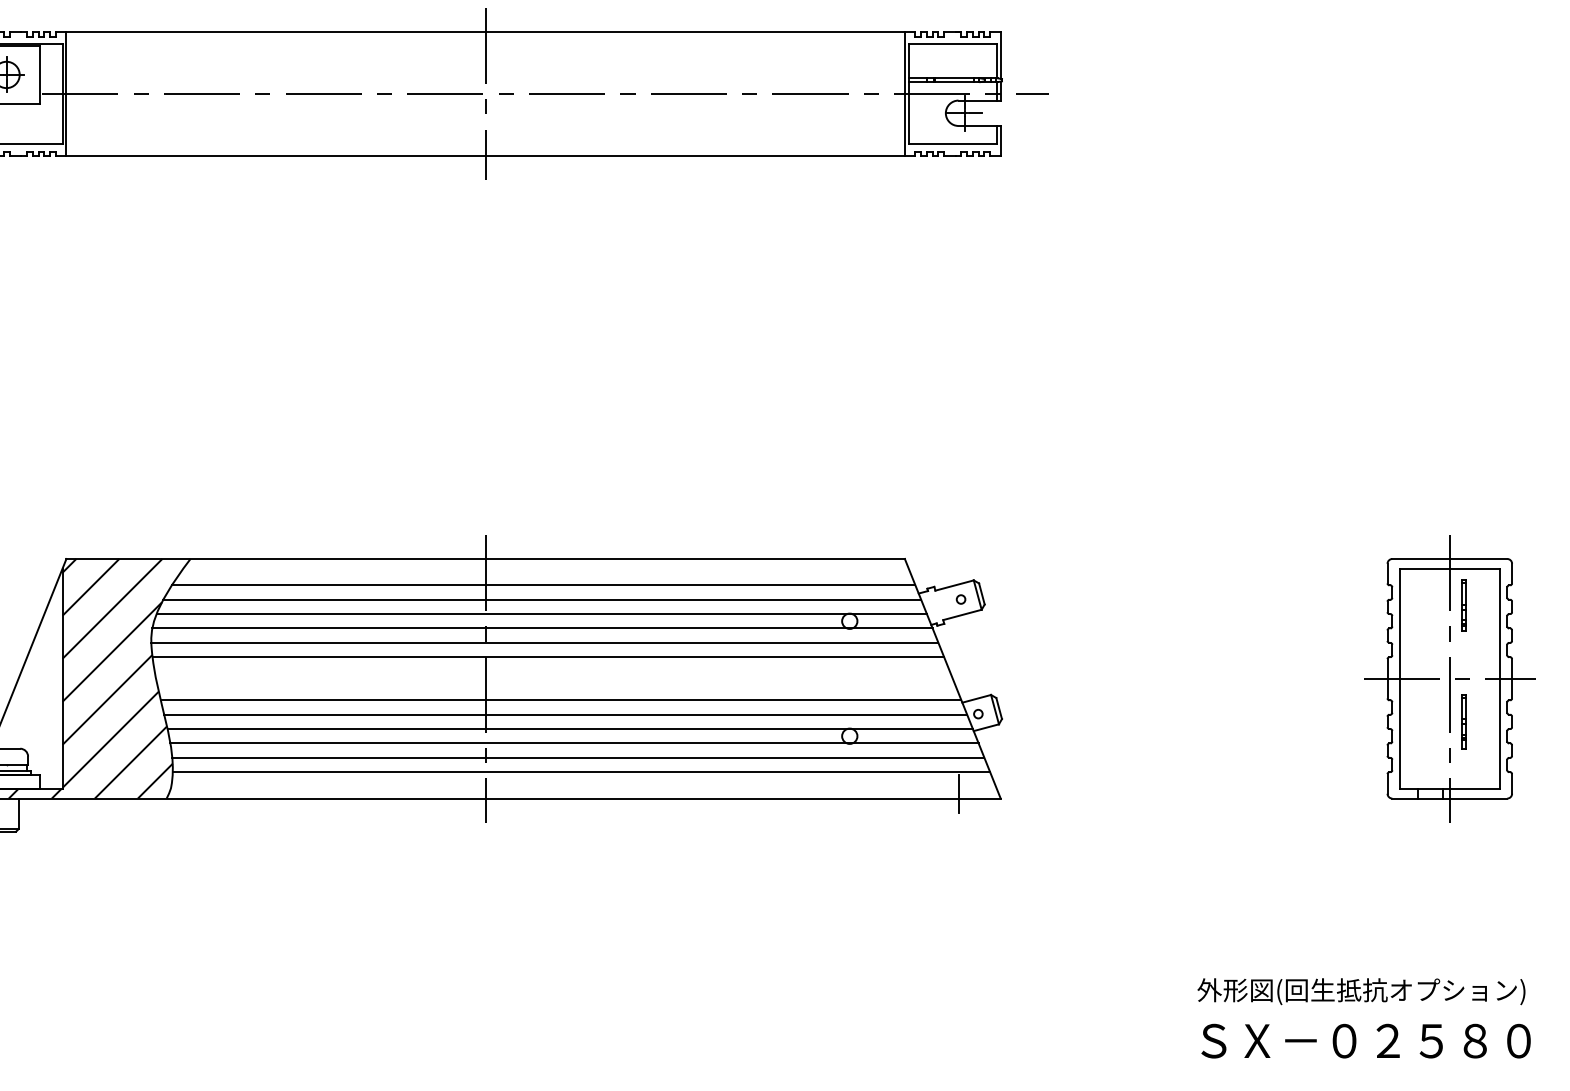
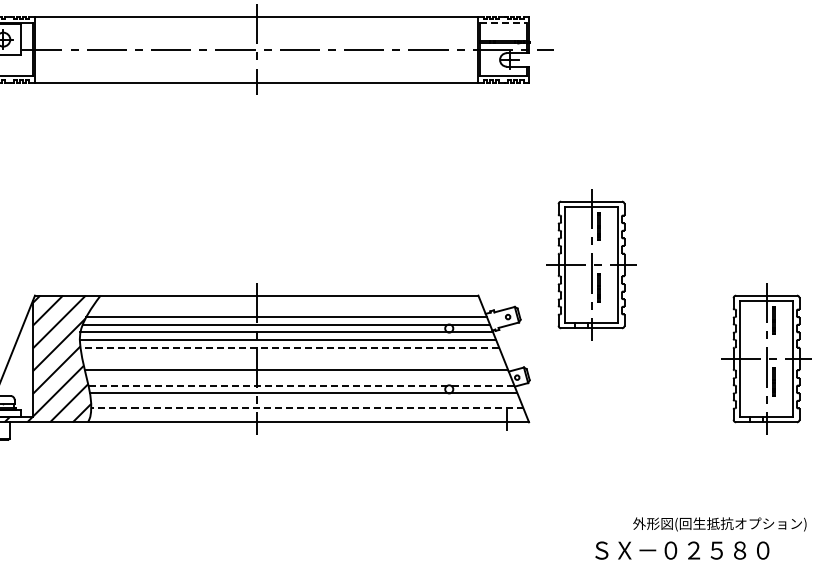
line: (954, 44) -> (504, 23), solid -> dashed
part: (1118, 500) -> (591, 264), added
line: (542, 585) -> (286, 309), removed
line: (547, 657) -> (289, 347), solid -> dashed
line: (564, 713) -> (298, 377), removed
line: (570, 728) -> (301, 385), solid -> dashed
line: (577, 757) -> (305, 400), removed
line: (579, 772) -> (306, 408), solid -> dashed
text: (1366, 1040) -> (682, 550), moved

